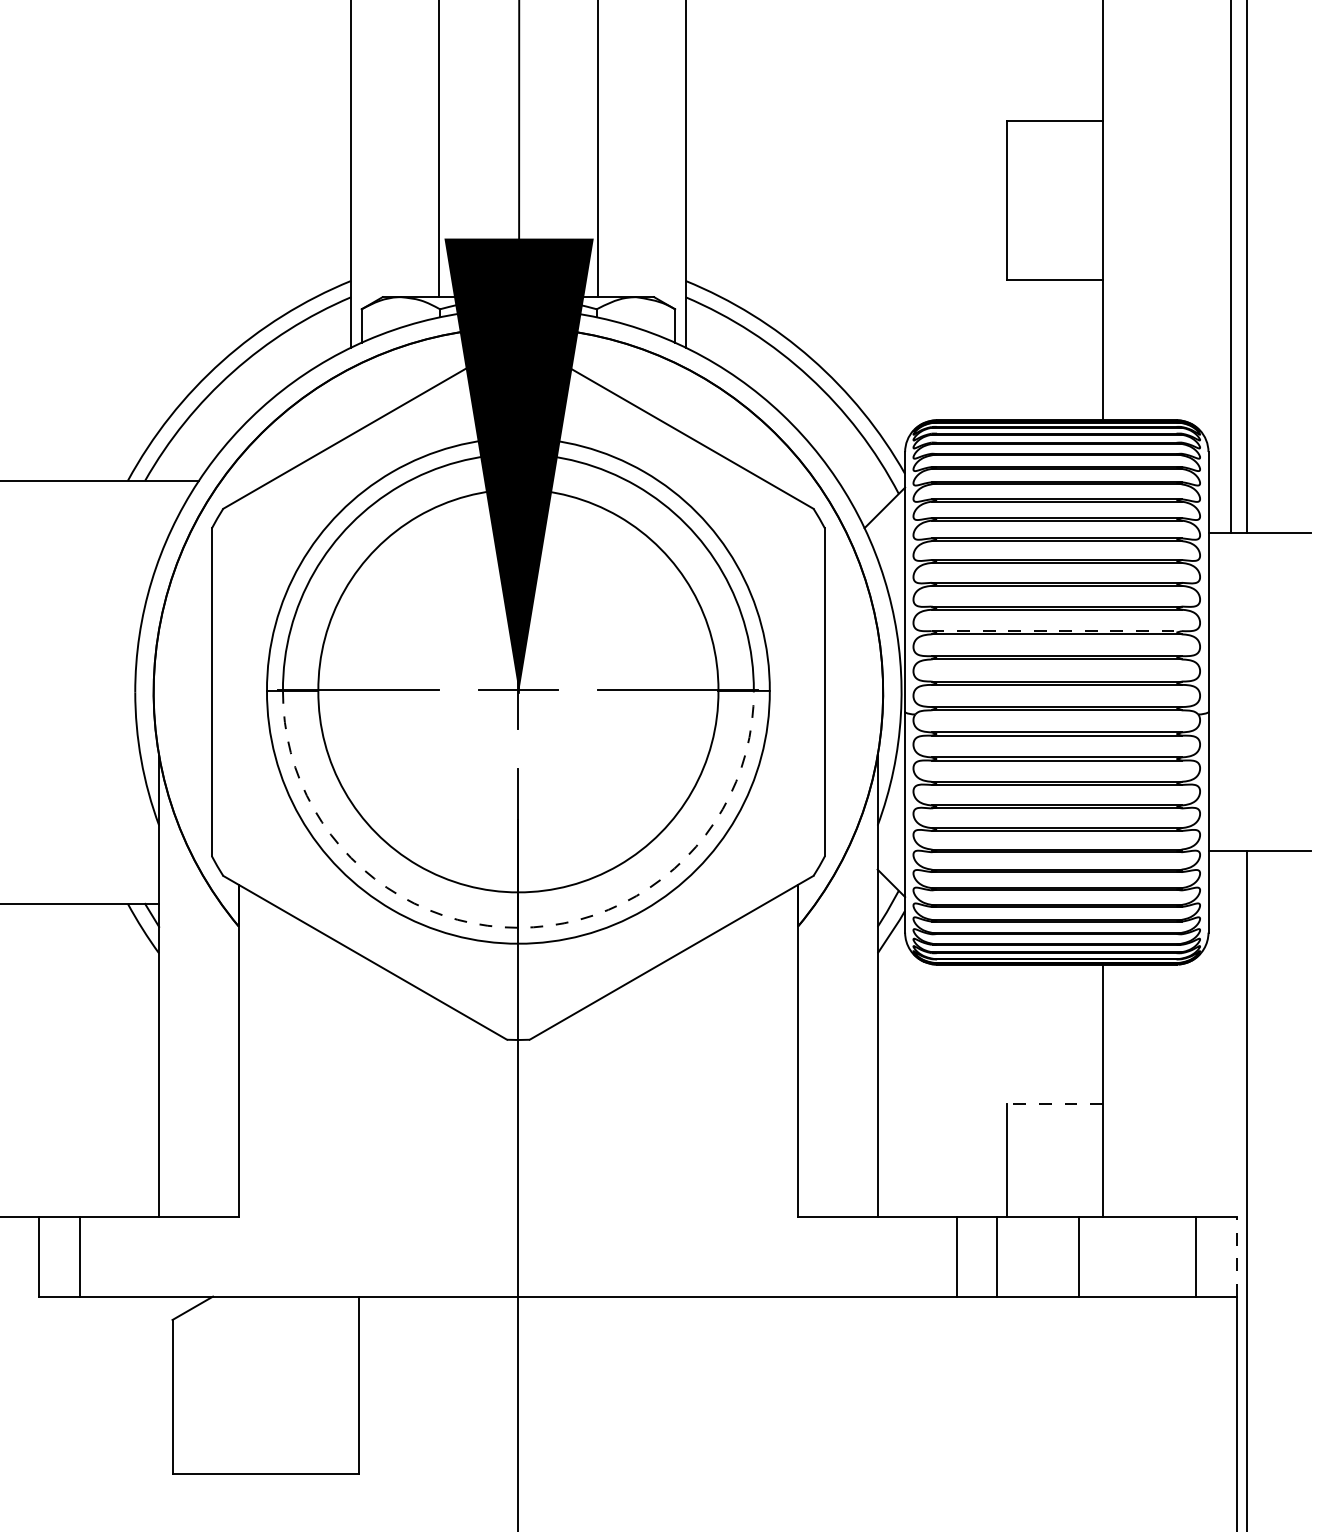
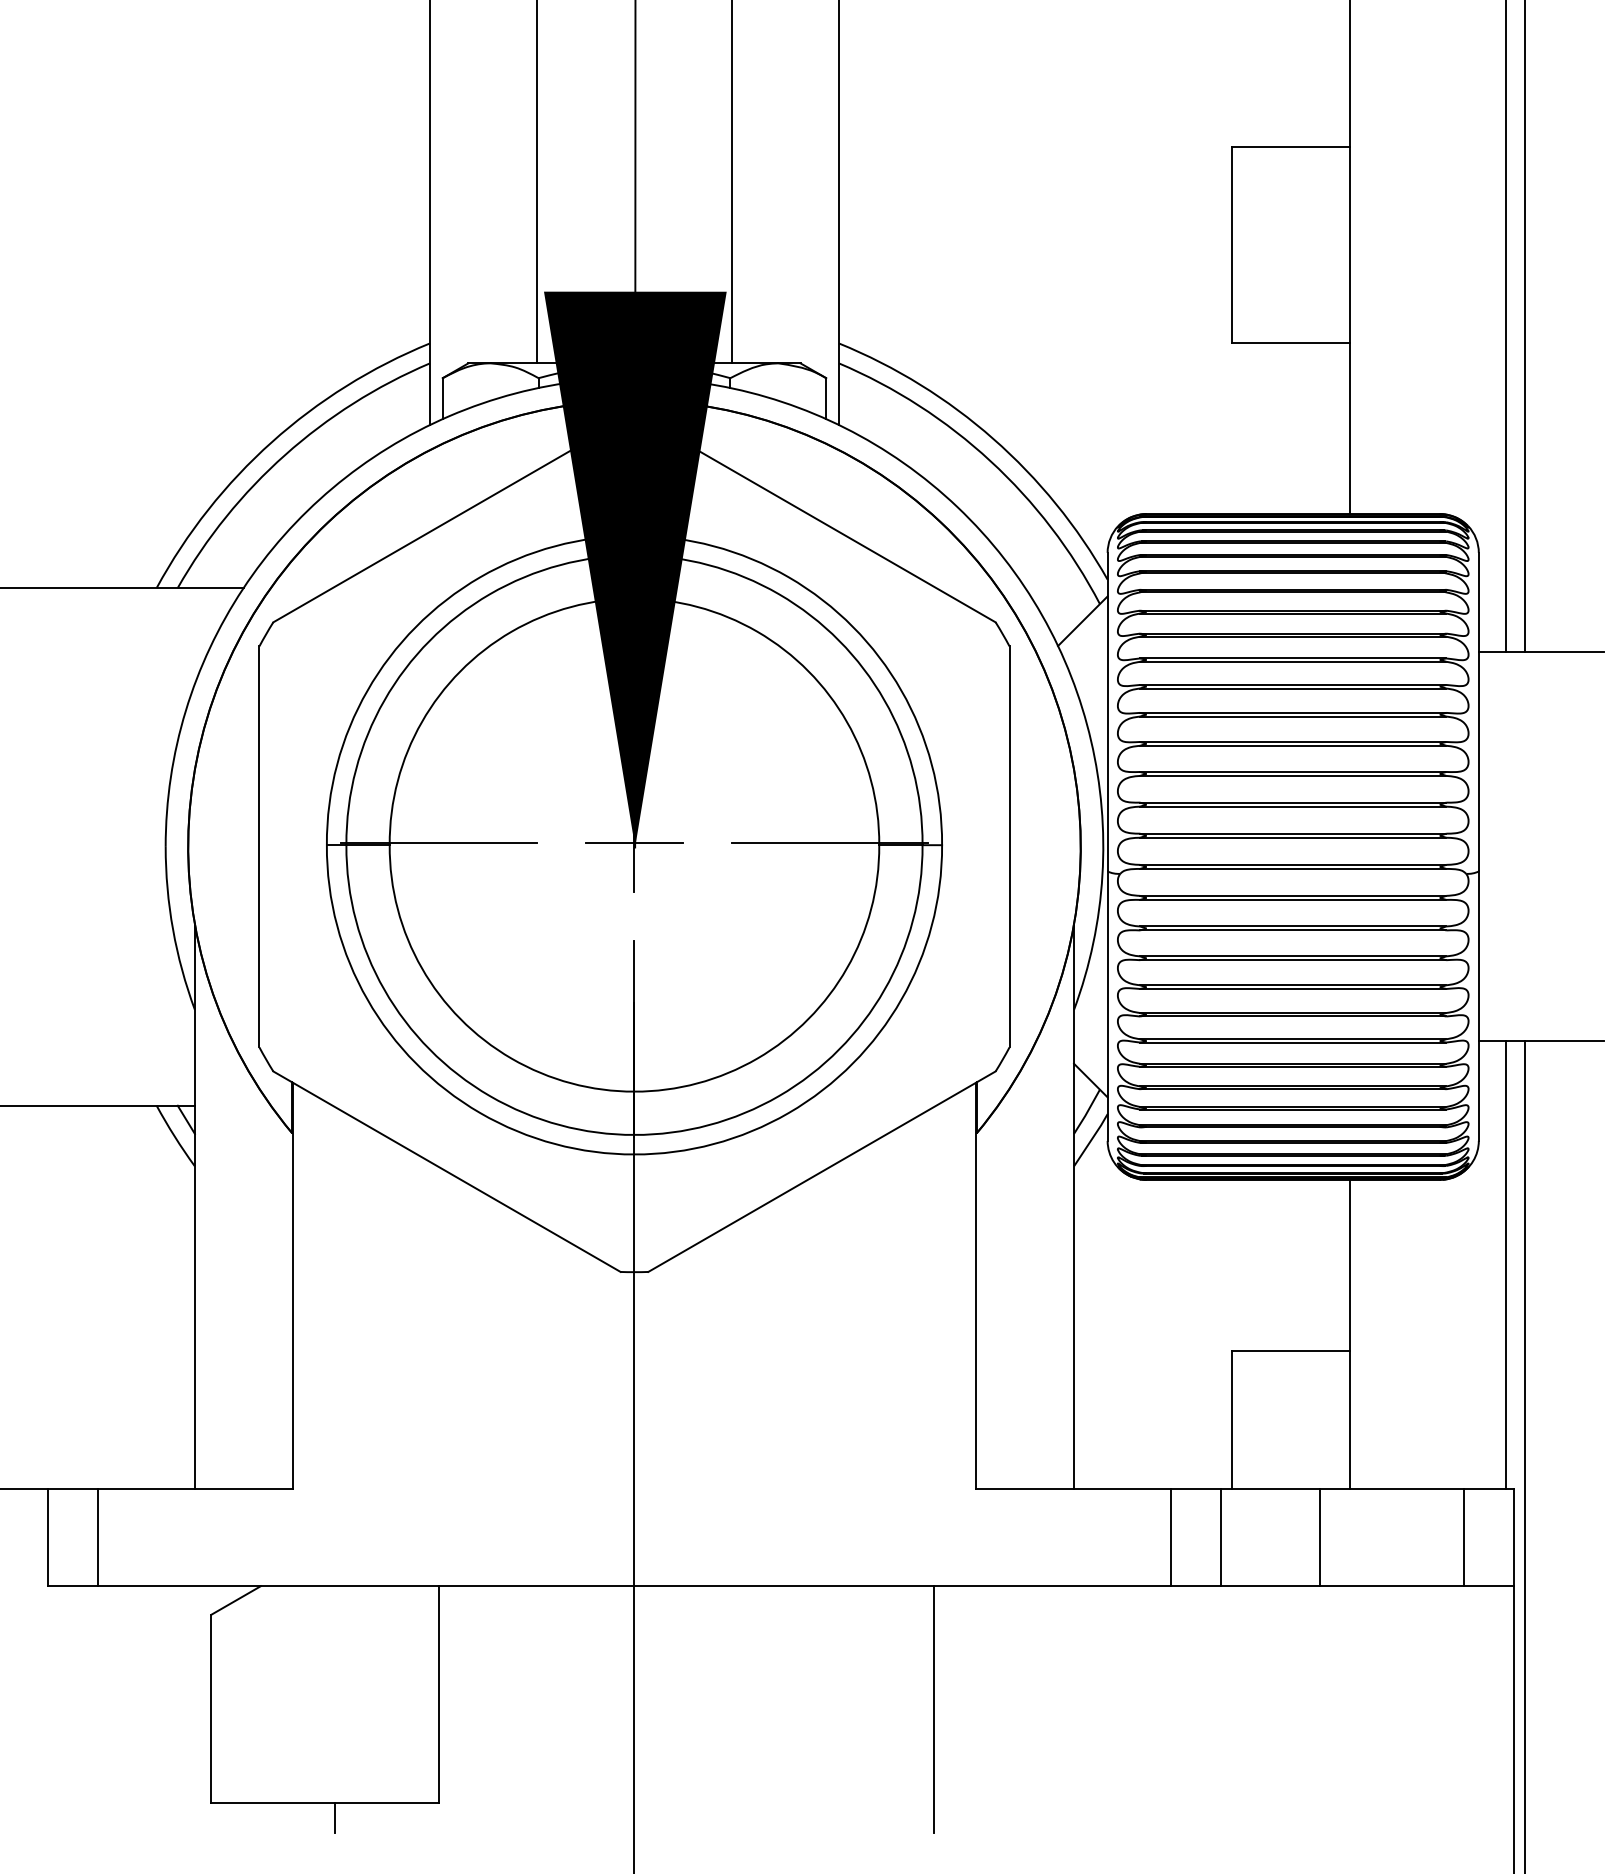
line: (1057, 630) -> (1293, 771), dashed -> solid
arc: (518, 927) -> (634, 1134), dashed -> solid
line: (1230, 1033) -> (1505, 1264), added
line: (1054, 1104) -> (1290, 1351), dashed -> solid
line: (1236, 1256) -> (1513, 1537), dashed -> solid
line: (762, 1397) -> (933, 1709), added
line: (274, 1485) -> (335, 1817), added

